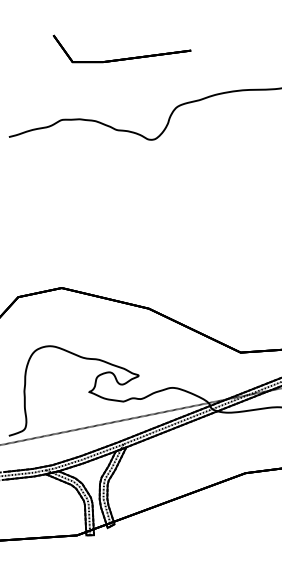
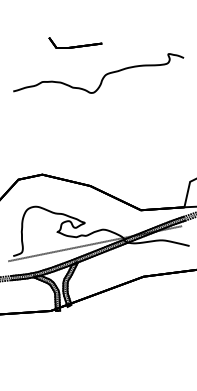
part: (121, 48) -> (75, 42), size x0.7

